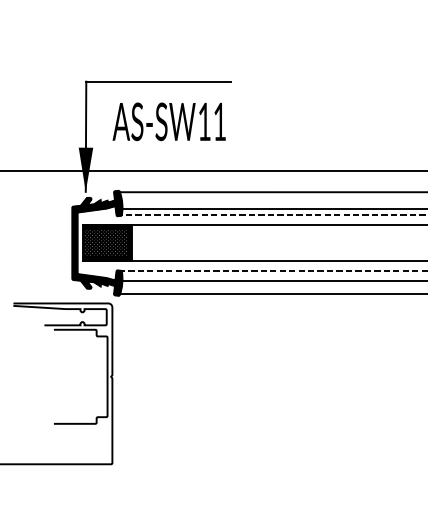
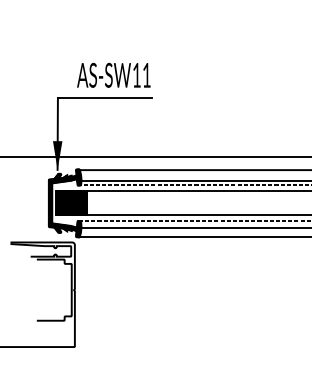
text: (168, 120) -> (113, 74), moved

